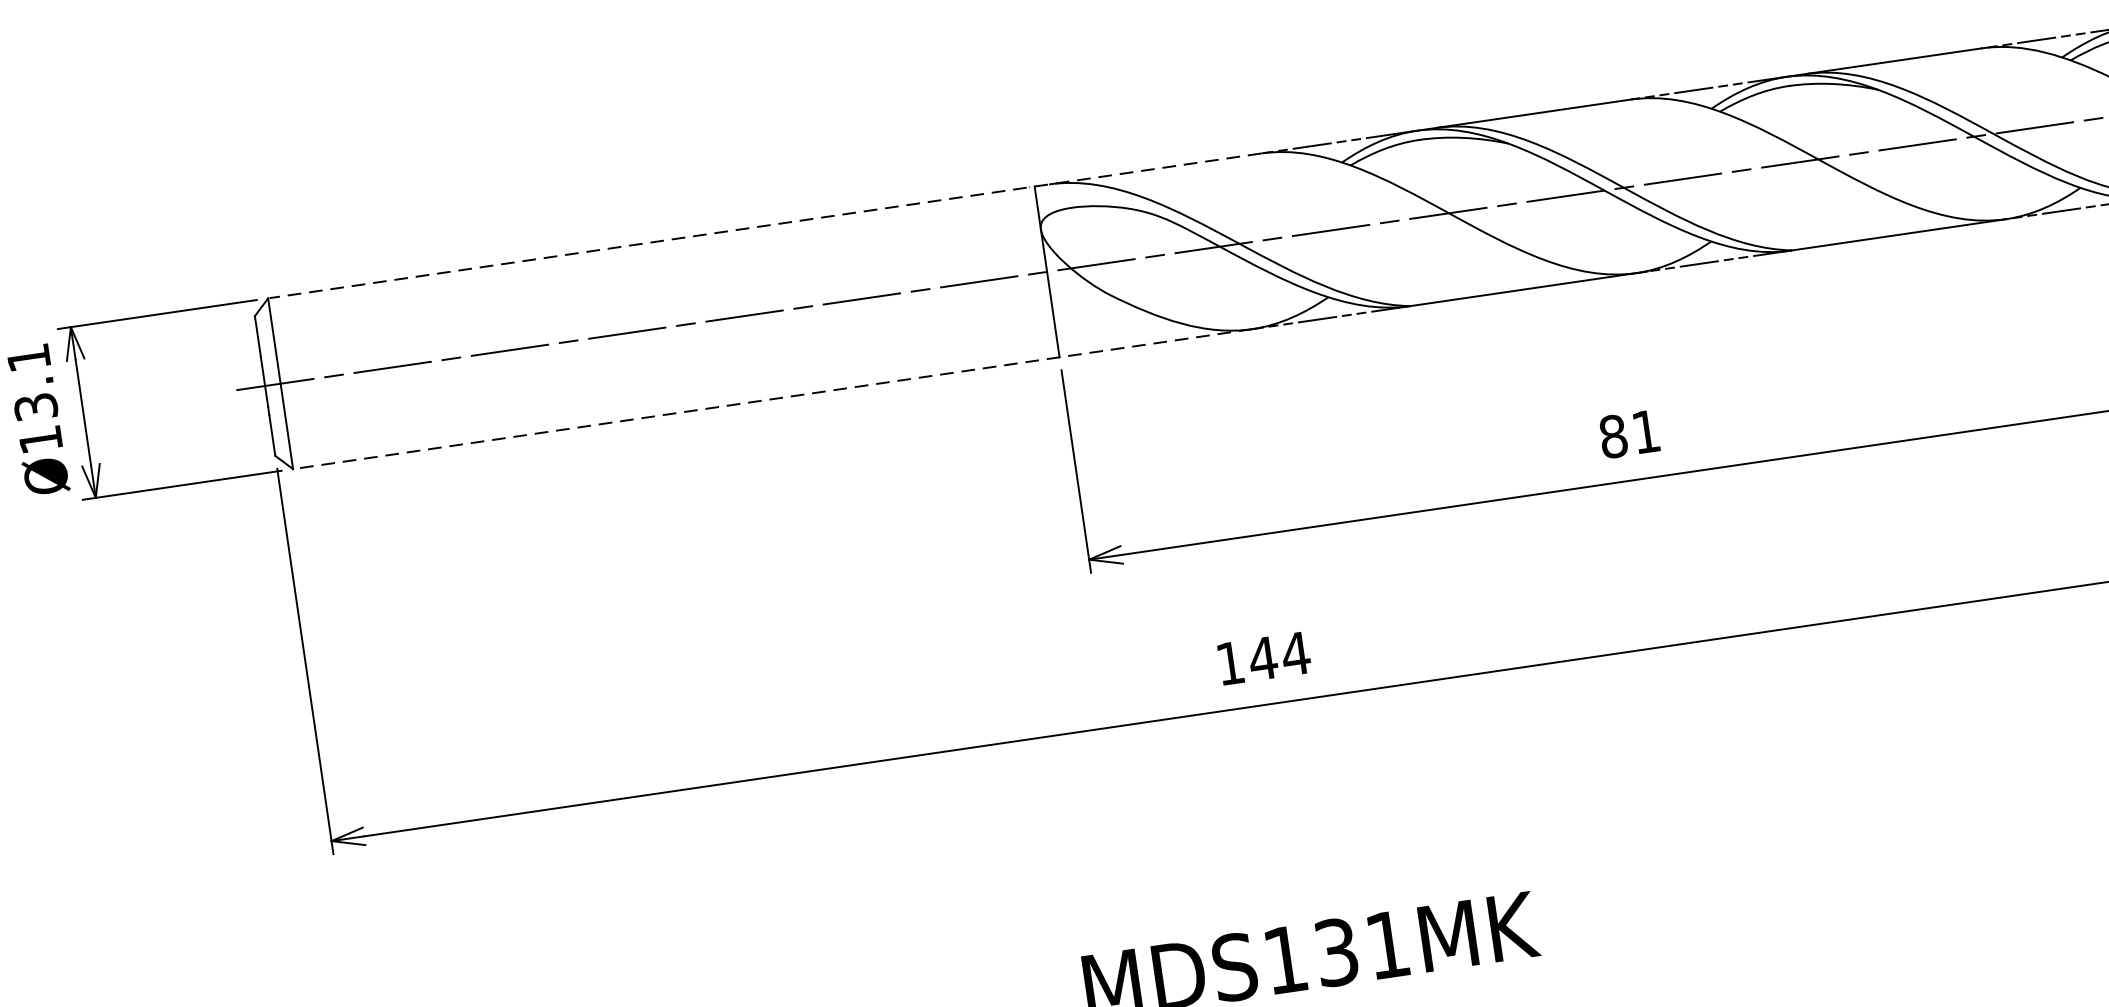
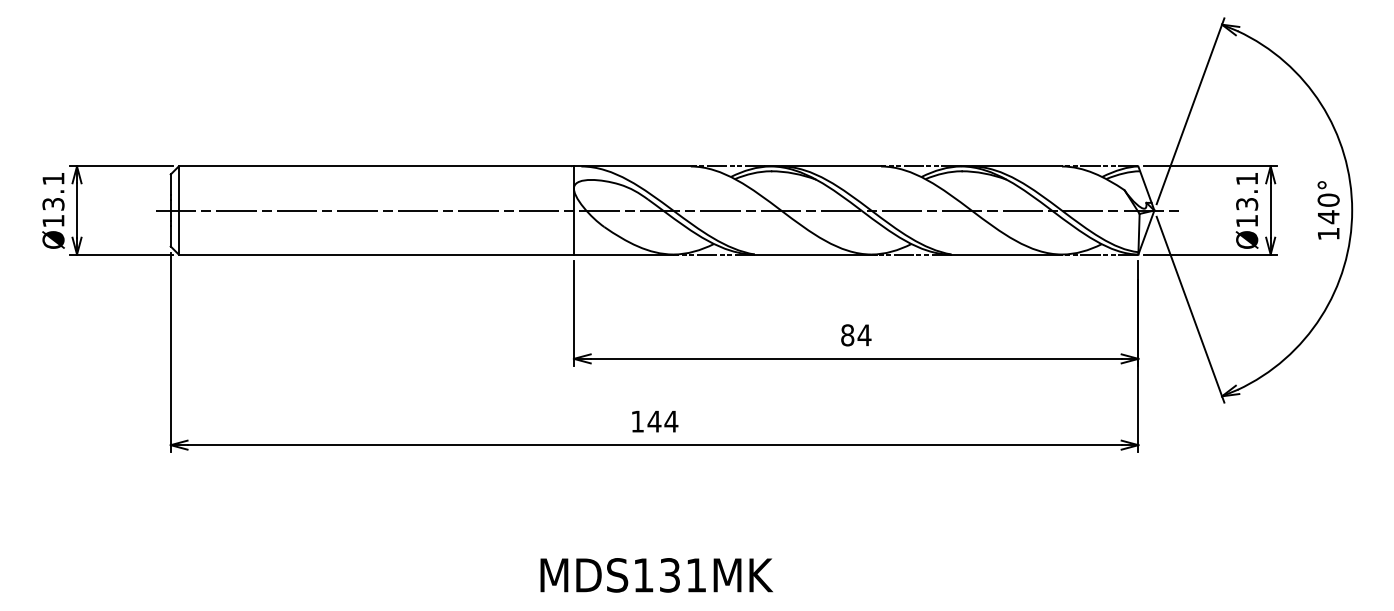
line: (766, 225) -> (435, 166), dashed -> solid
line: (773, 398) -> (426, 254), dashed -> solid
text: (1646, 432) -> (864, 335), 81 -> 84

